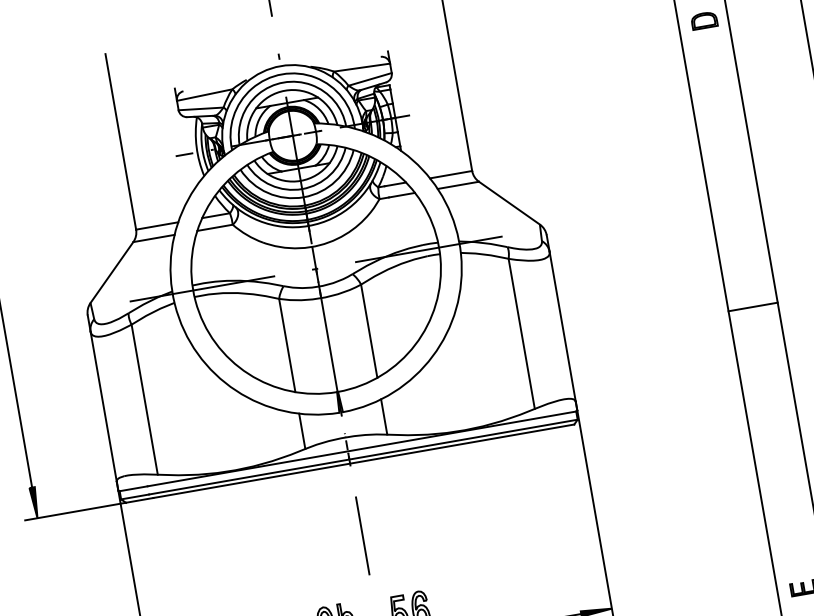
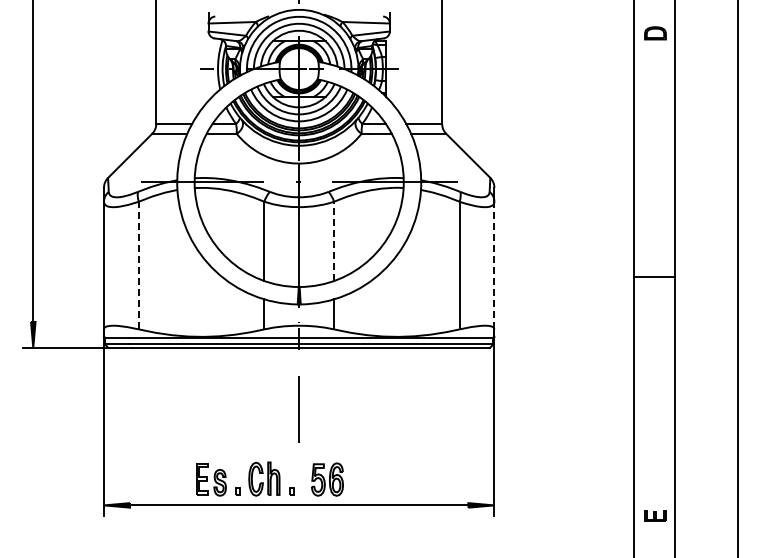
line: (562, 326) -> (494, 265), solid -> dashed
line: (369, 331) -> (334, 241), solid -> dashed
line: (144, 399) -> (138, 265), solid -> dashed

